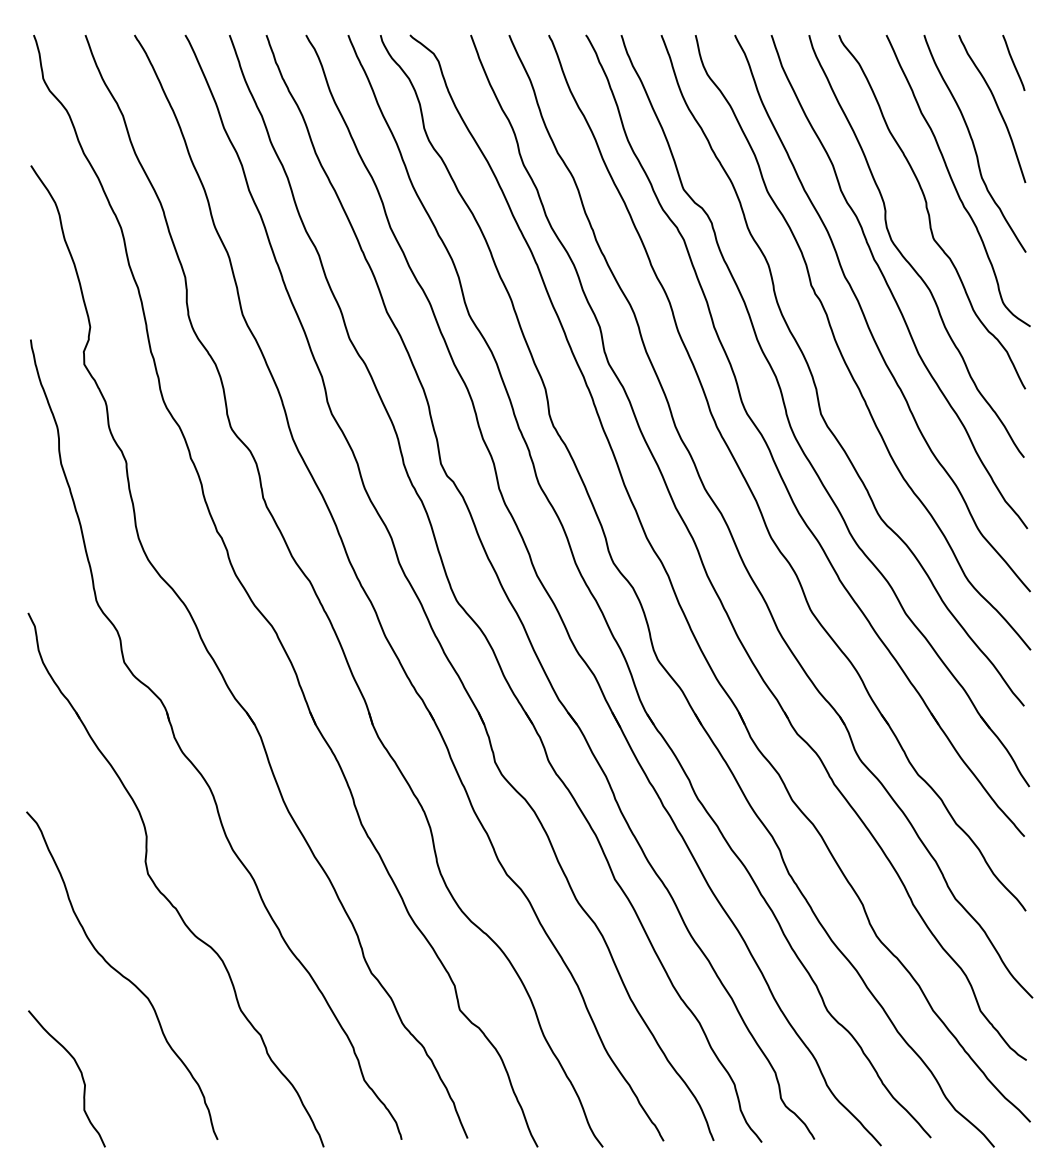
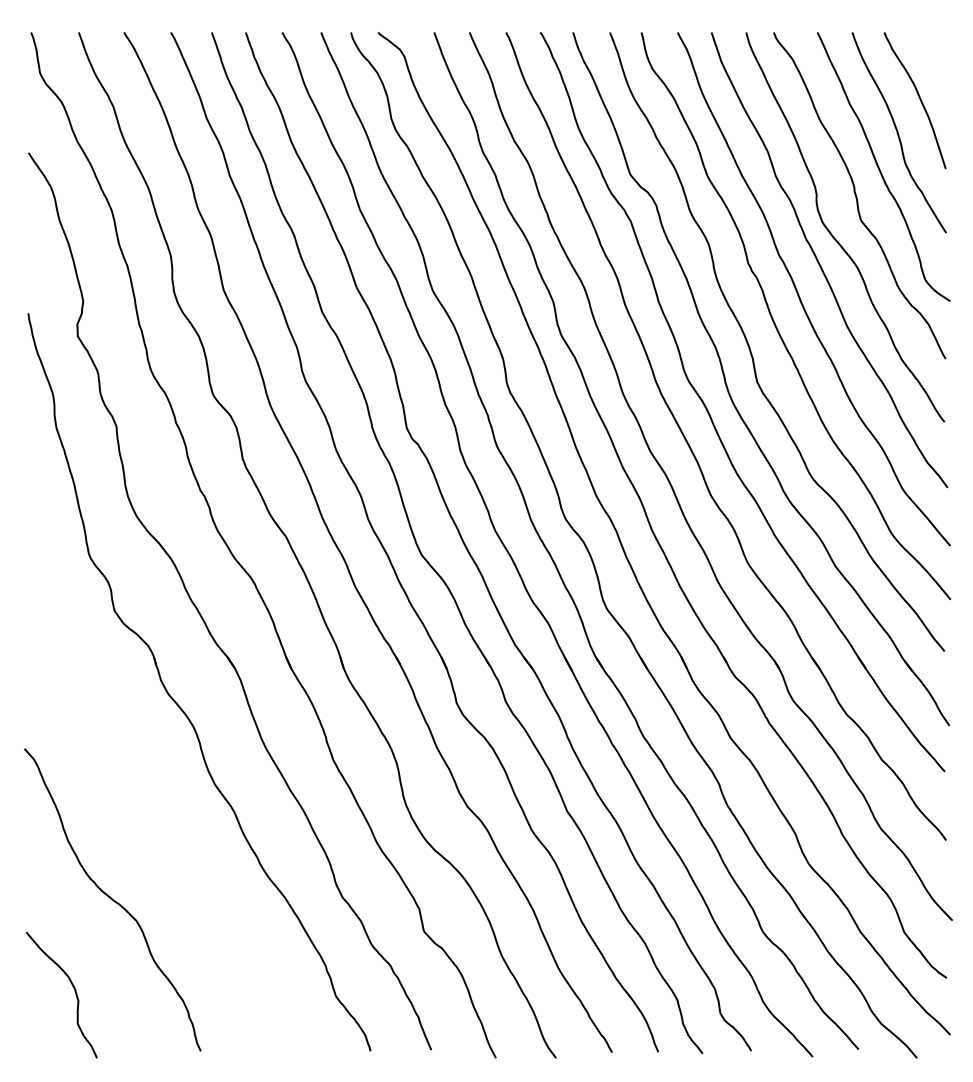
line: (1013, 63) -> (934, 58), removed
part: (164, 893) -> (151, 824), removed

